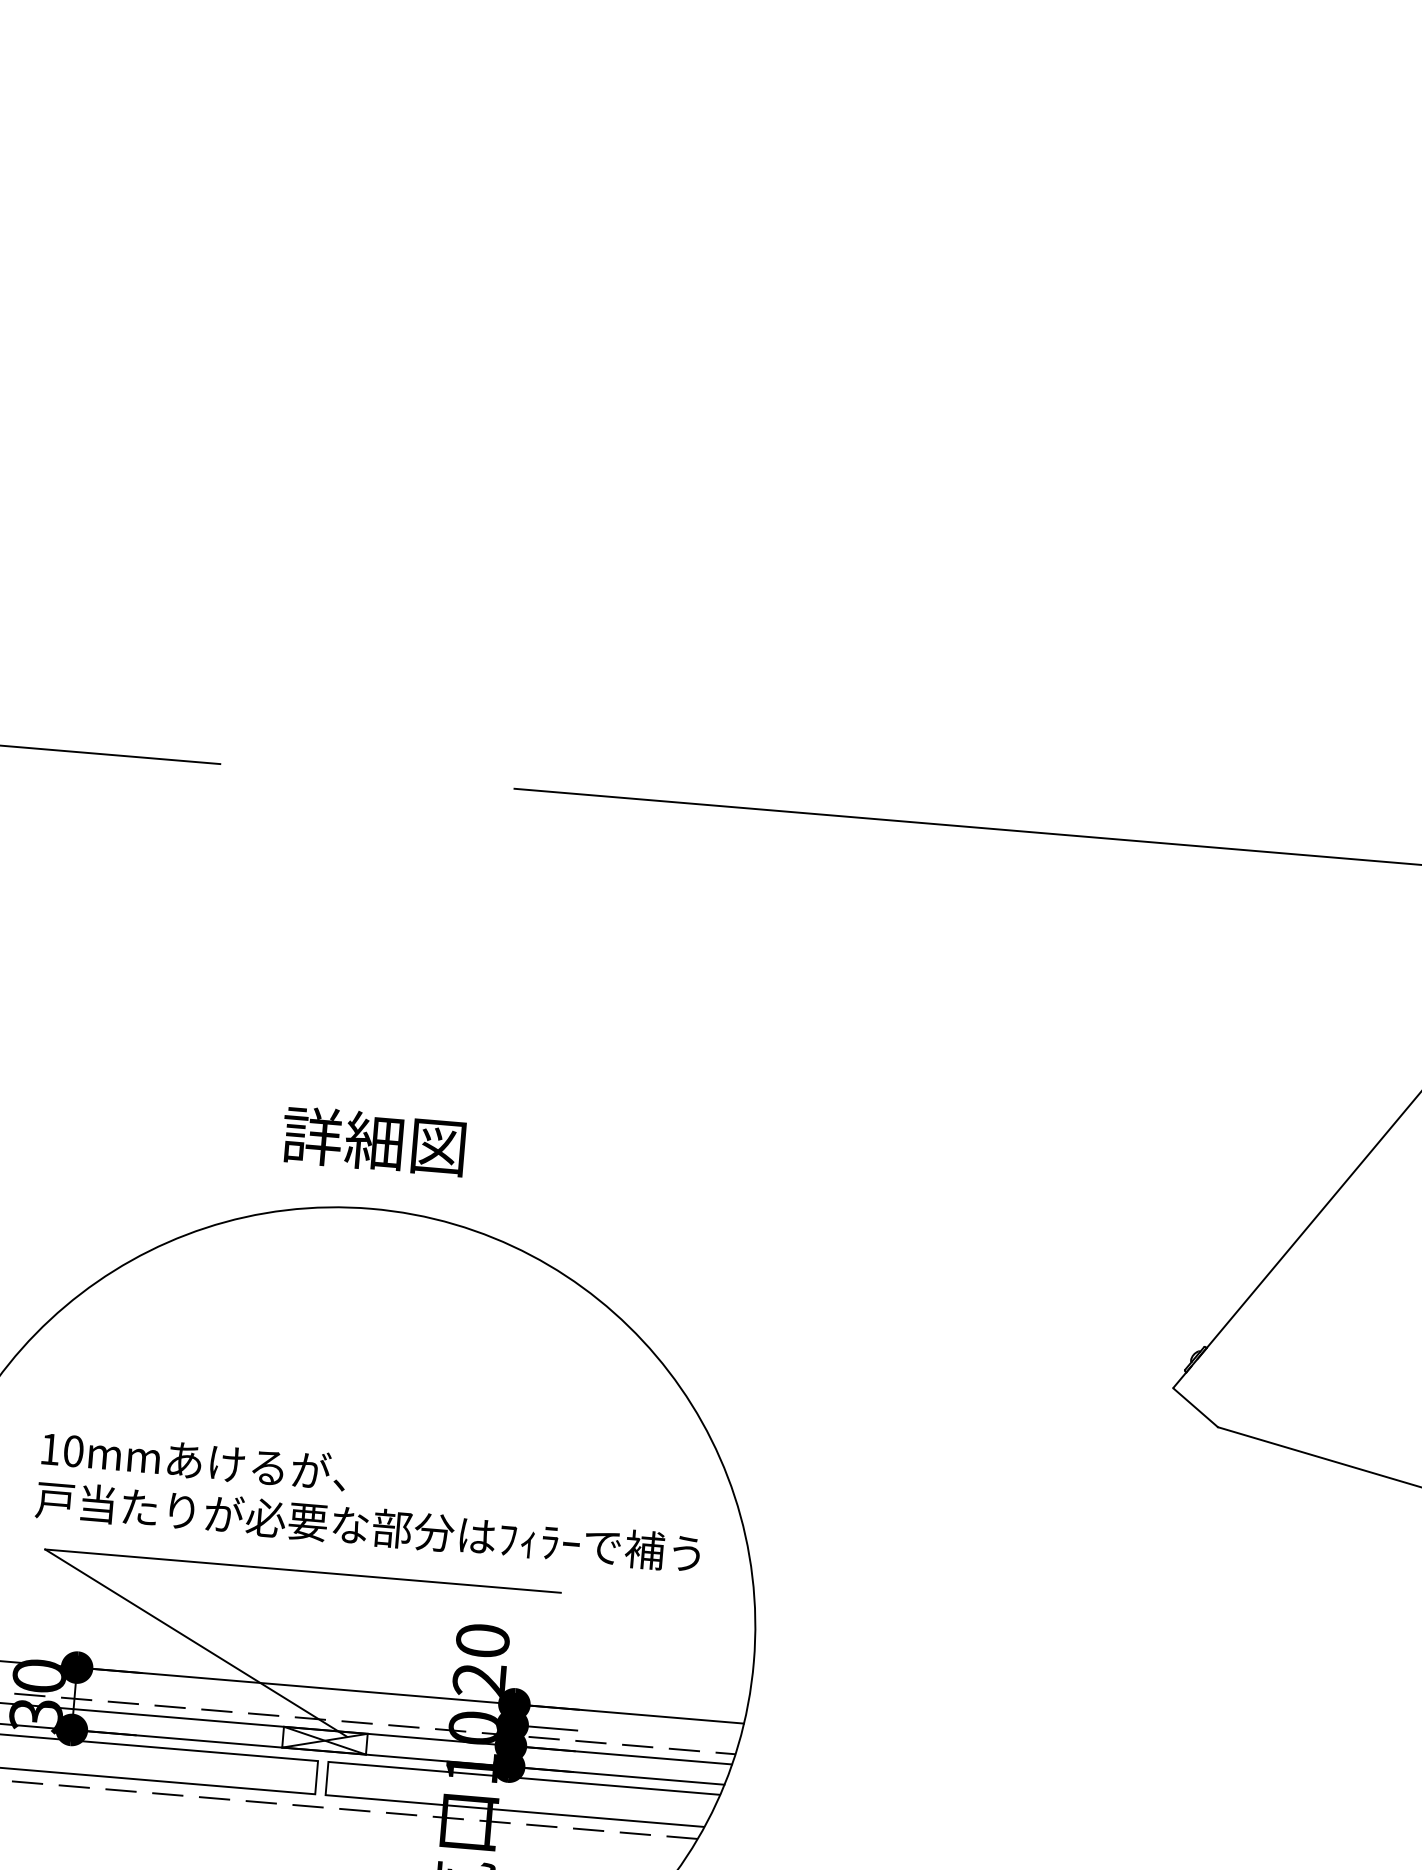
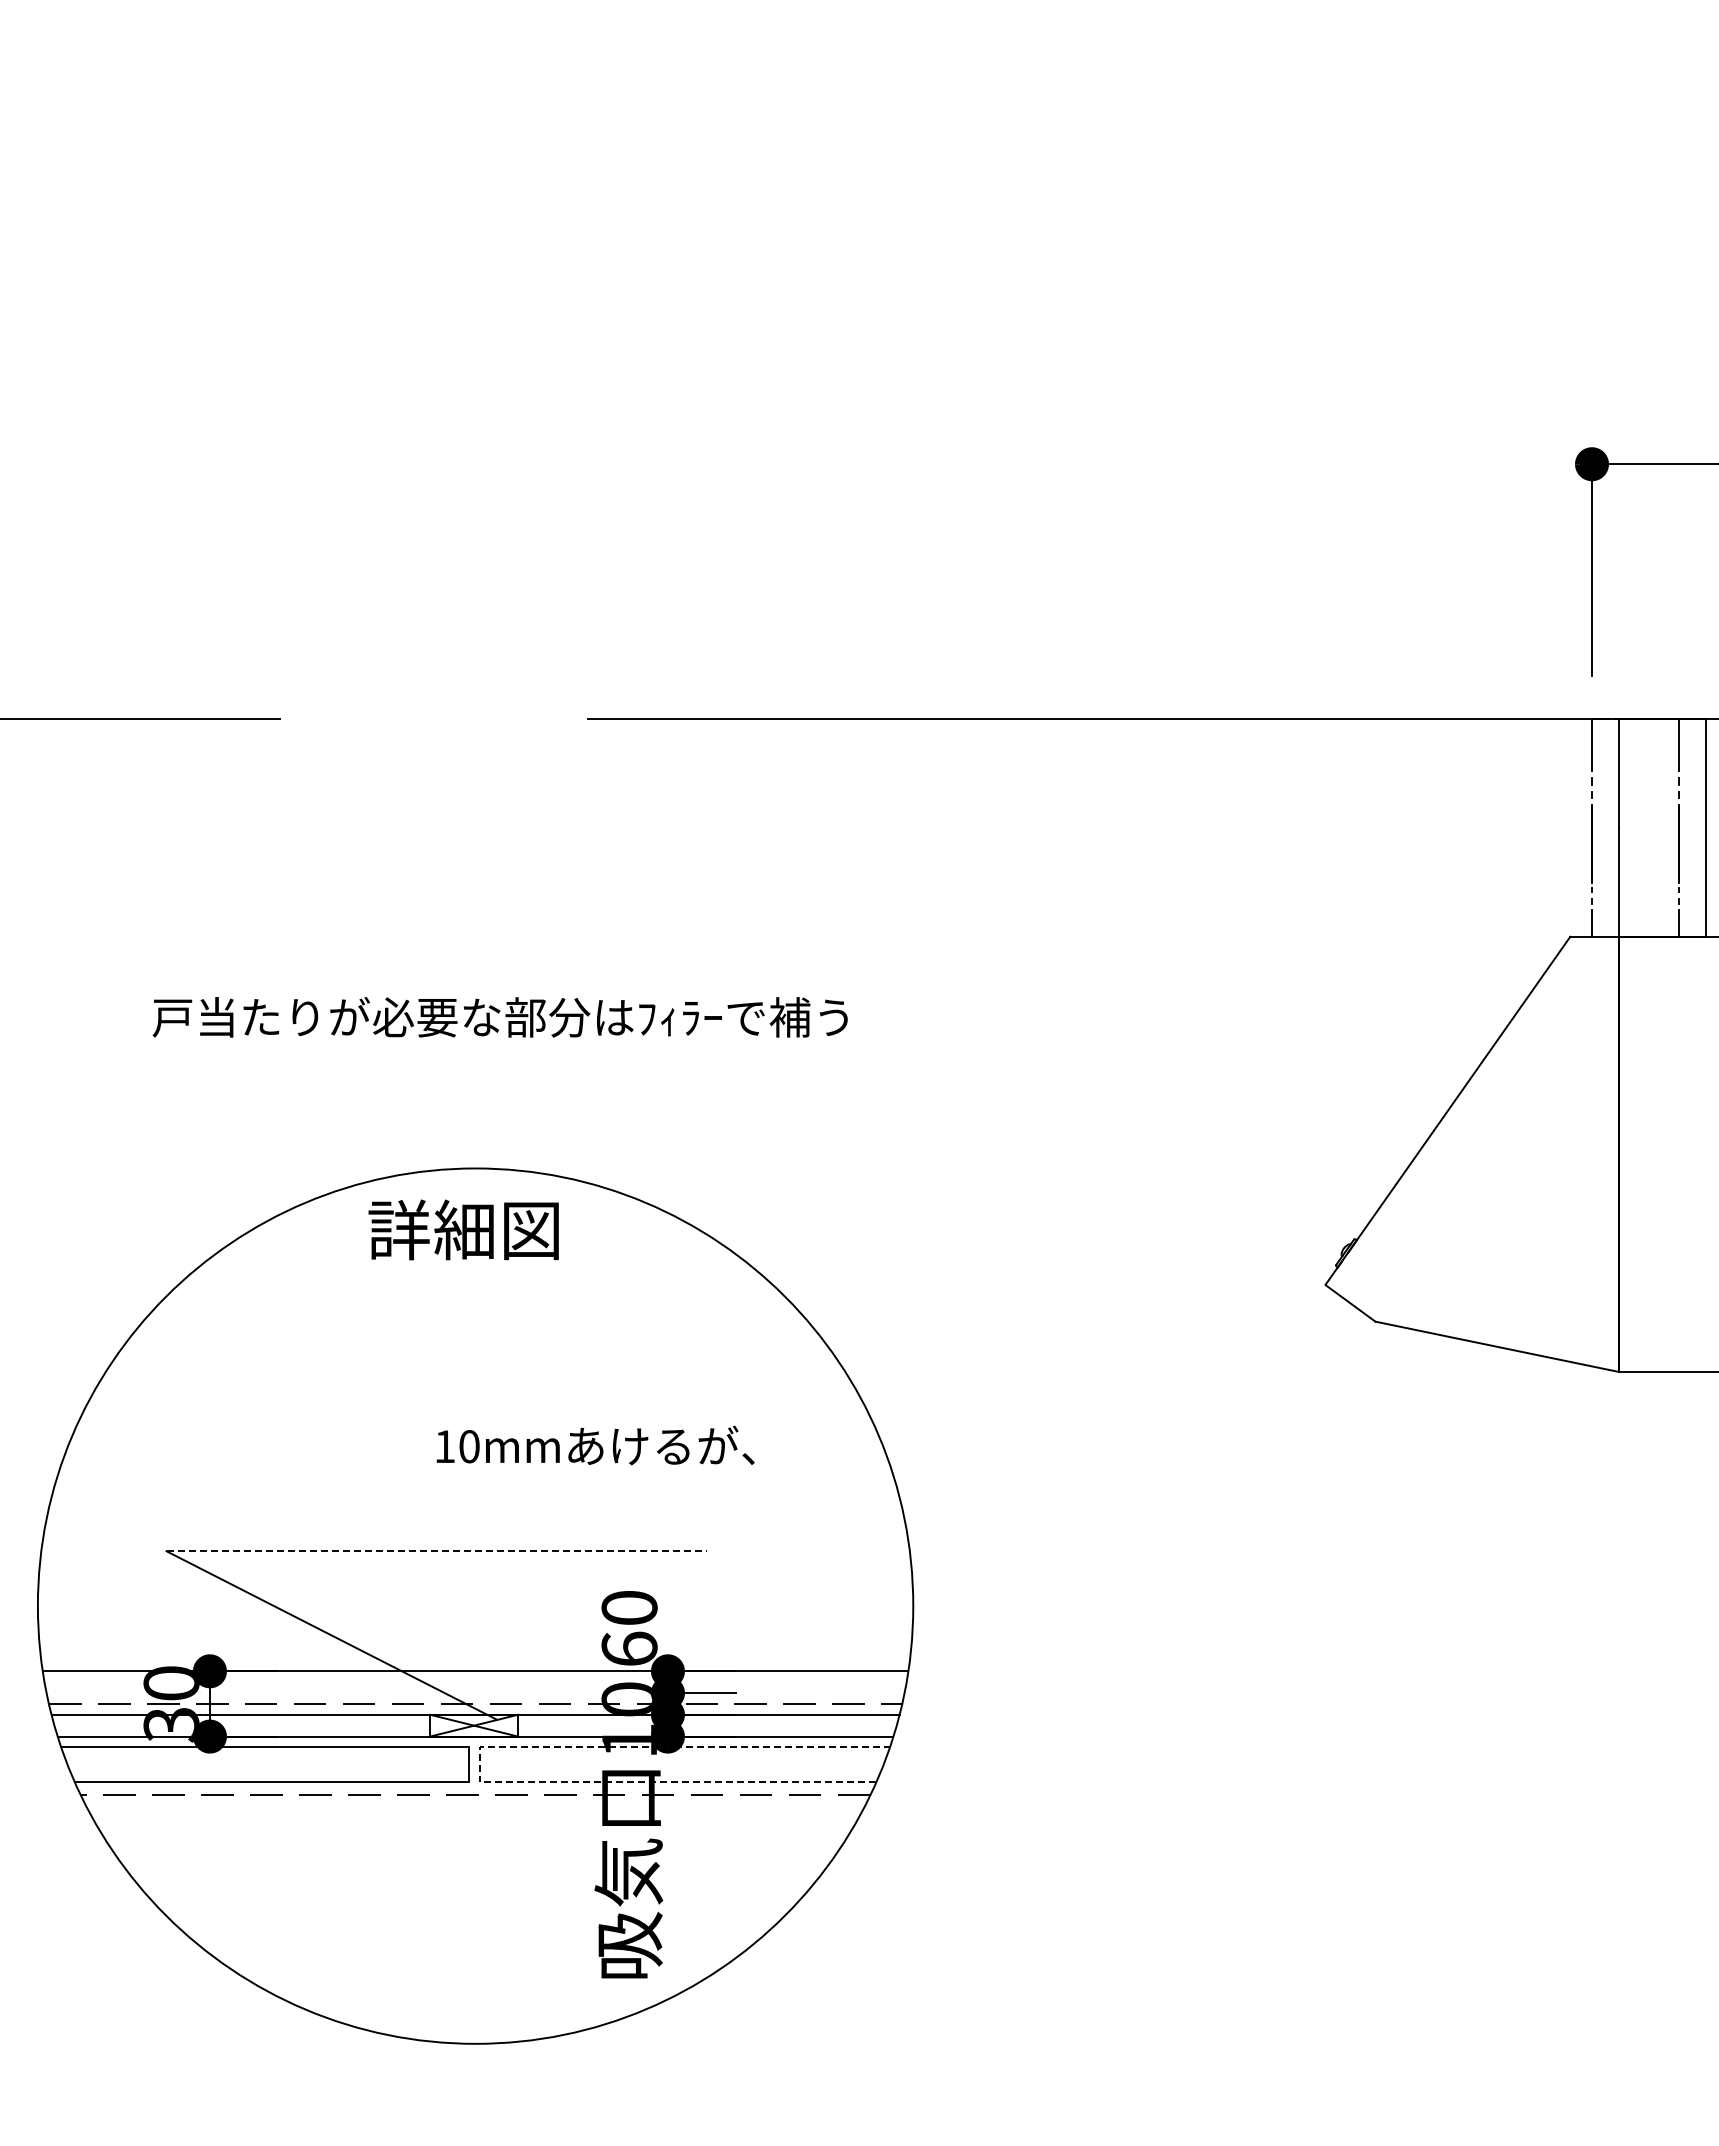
text: (373, 1140) -> (463, 1229), moved
text: (194, 1460) -> (595, 1445), moved
text: (367, 1526) -> (499, 1017), moved
line: (303, 1571) -> (436, 1551), solid -> dashed
text: (479, 1679) -> (629, 1648), 20 -> 60
line: (327, 1771) -> (479, 1757), solid -> dashed

